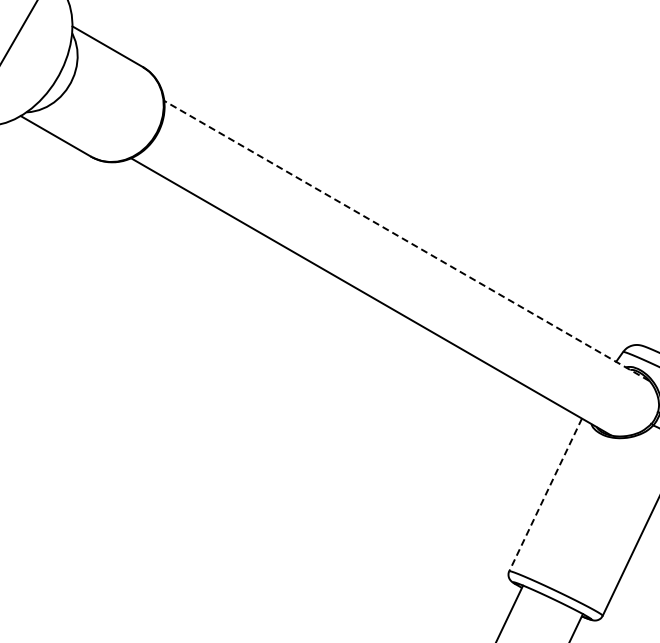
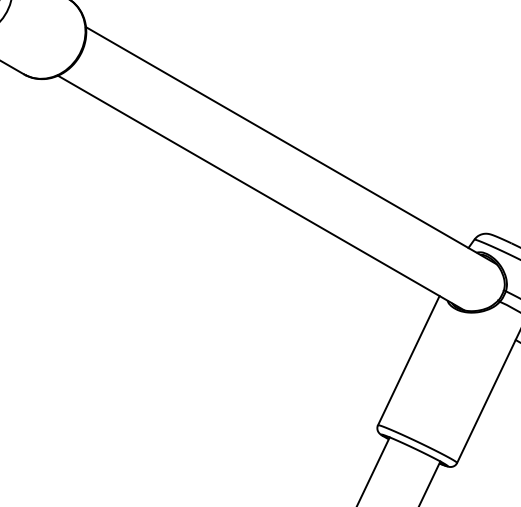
line: (406, 240) -> (291, 145), dashed -> solid
line: (545, 494) -> (408, 360), dashed -> solid

